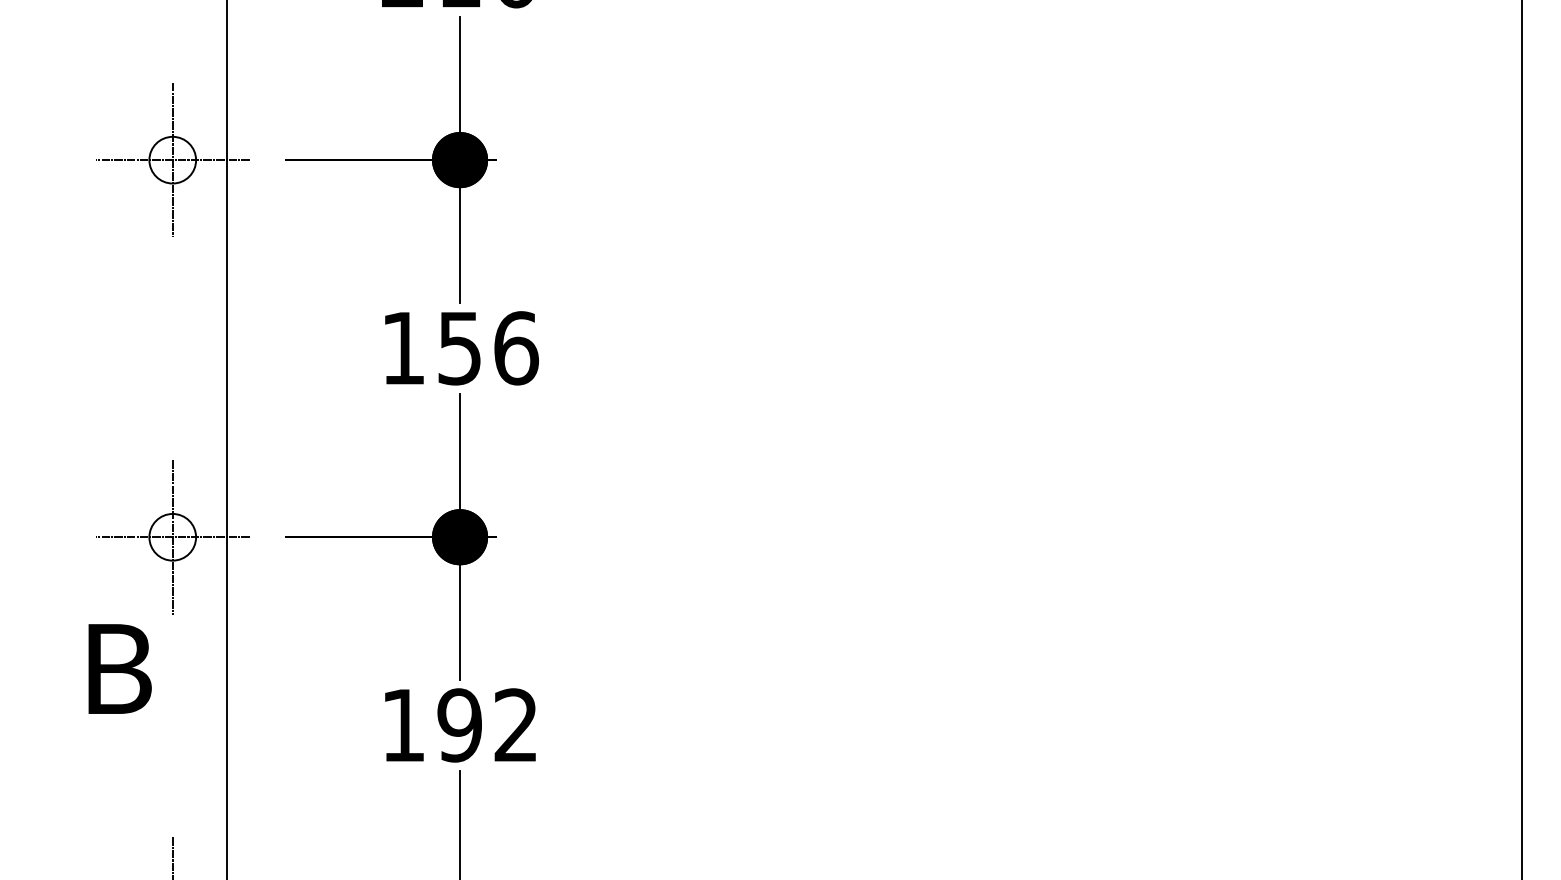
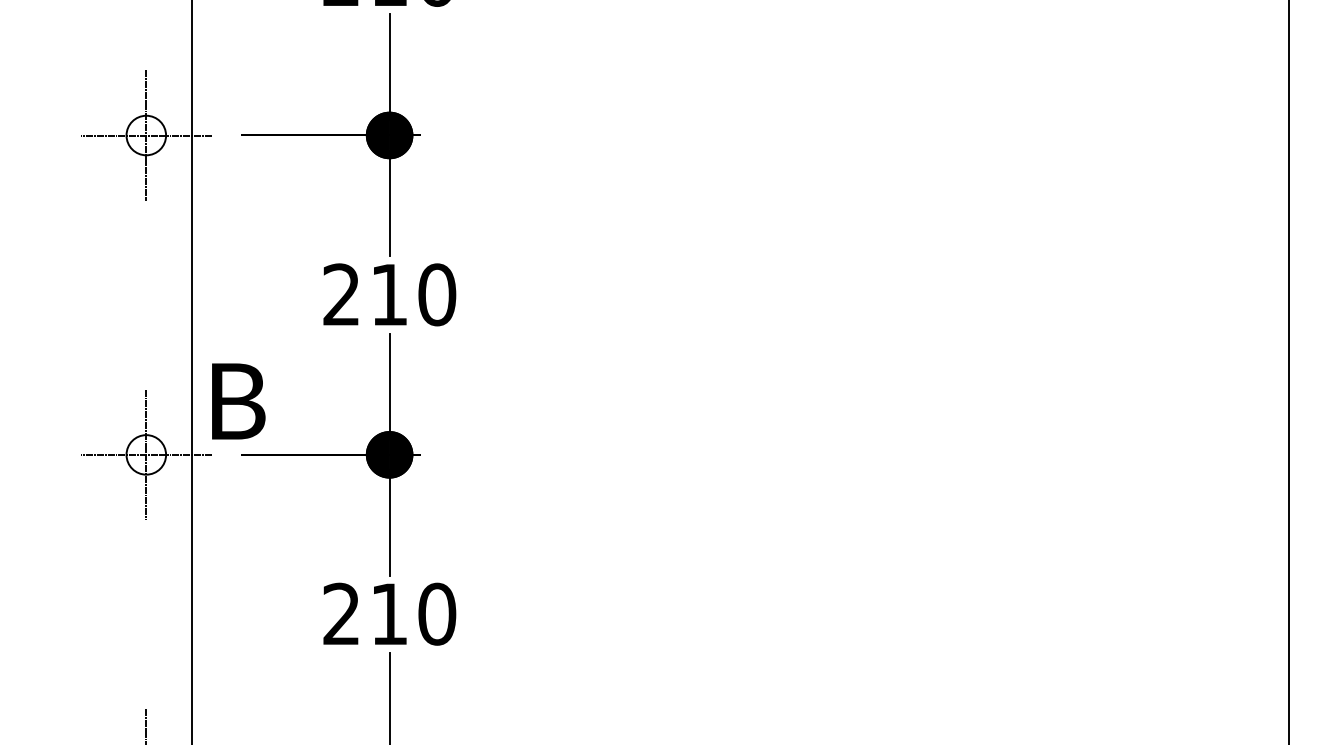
text: (459, 347) -> (389, 294), 156 -> 210
text: (119, 669) -> (238, 401), moved
text: (459, 724) -> (389, 613), 192 -> 210

